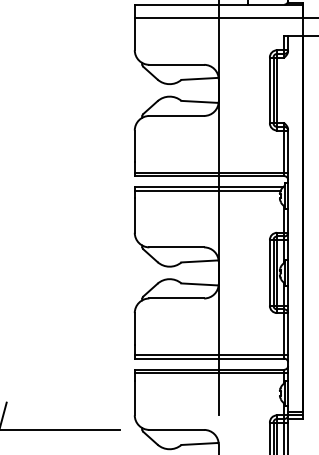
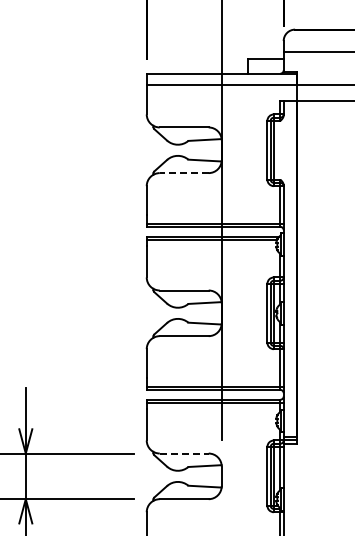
line: (175, 116) -> (183, 173), solid -> dashed
line: (177, 429) -> (184, 453), solid -> dashed

